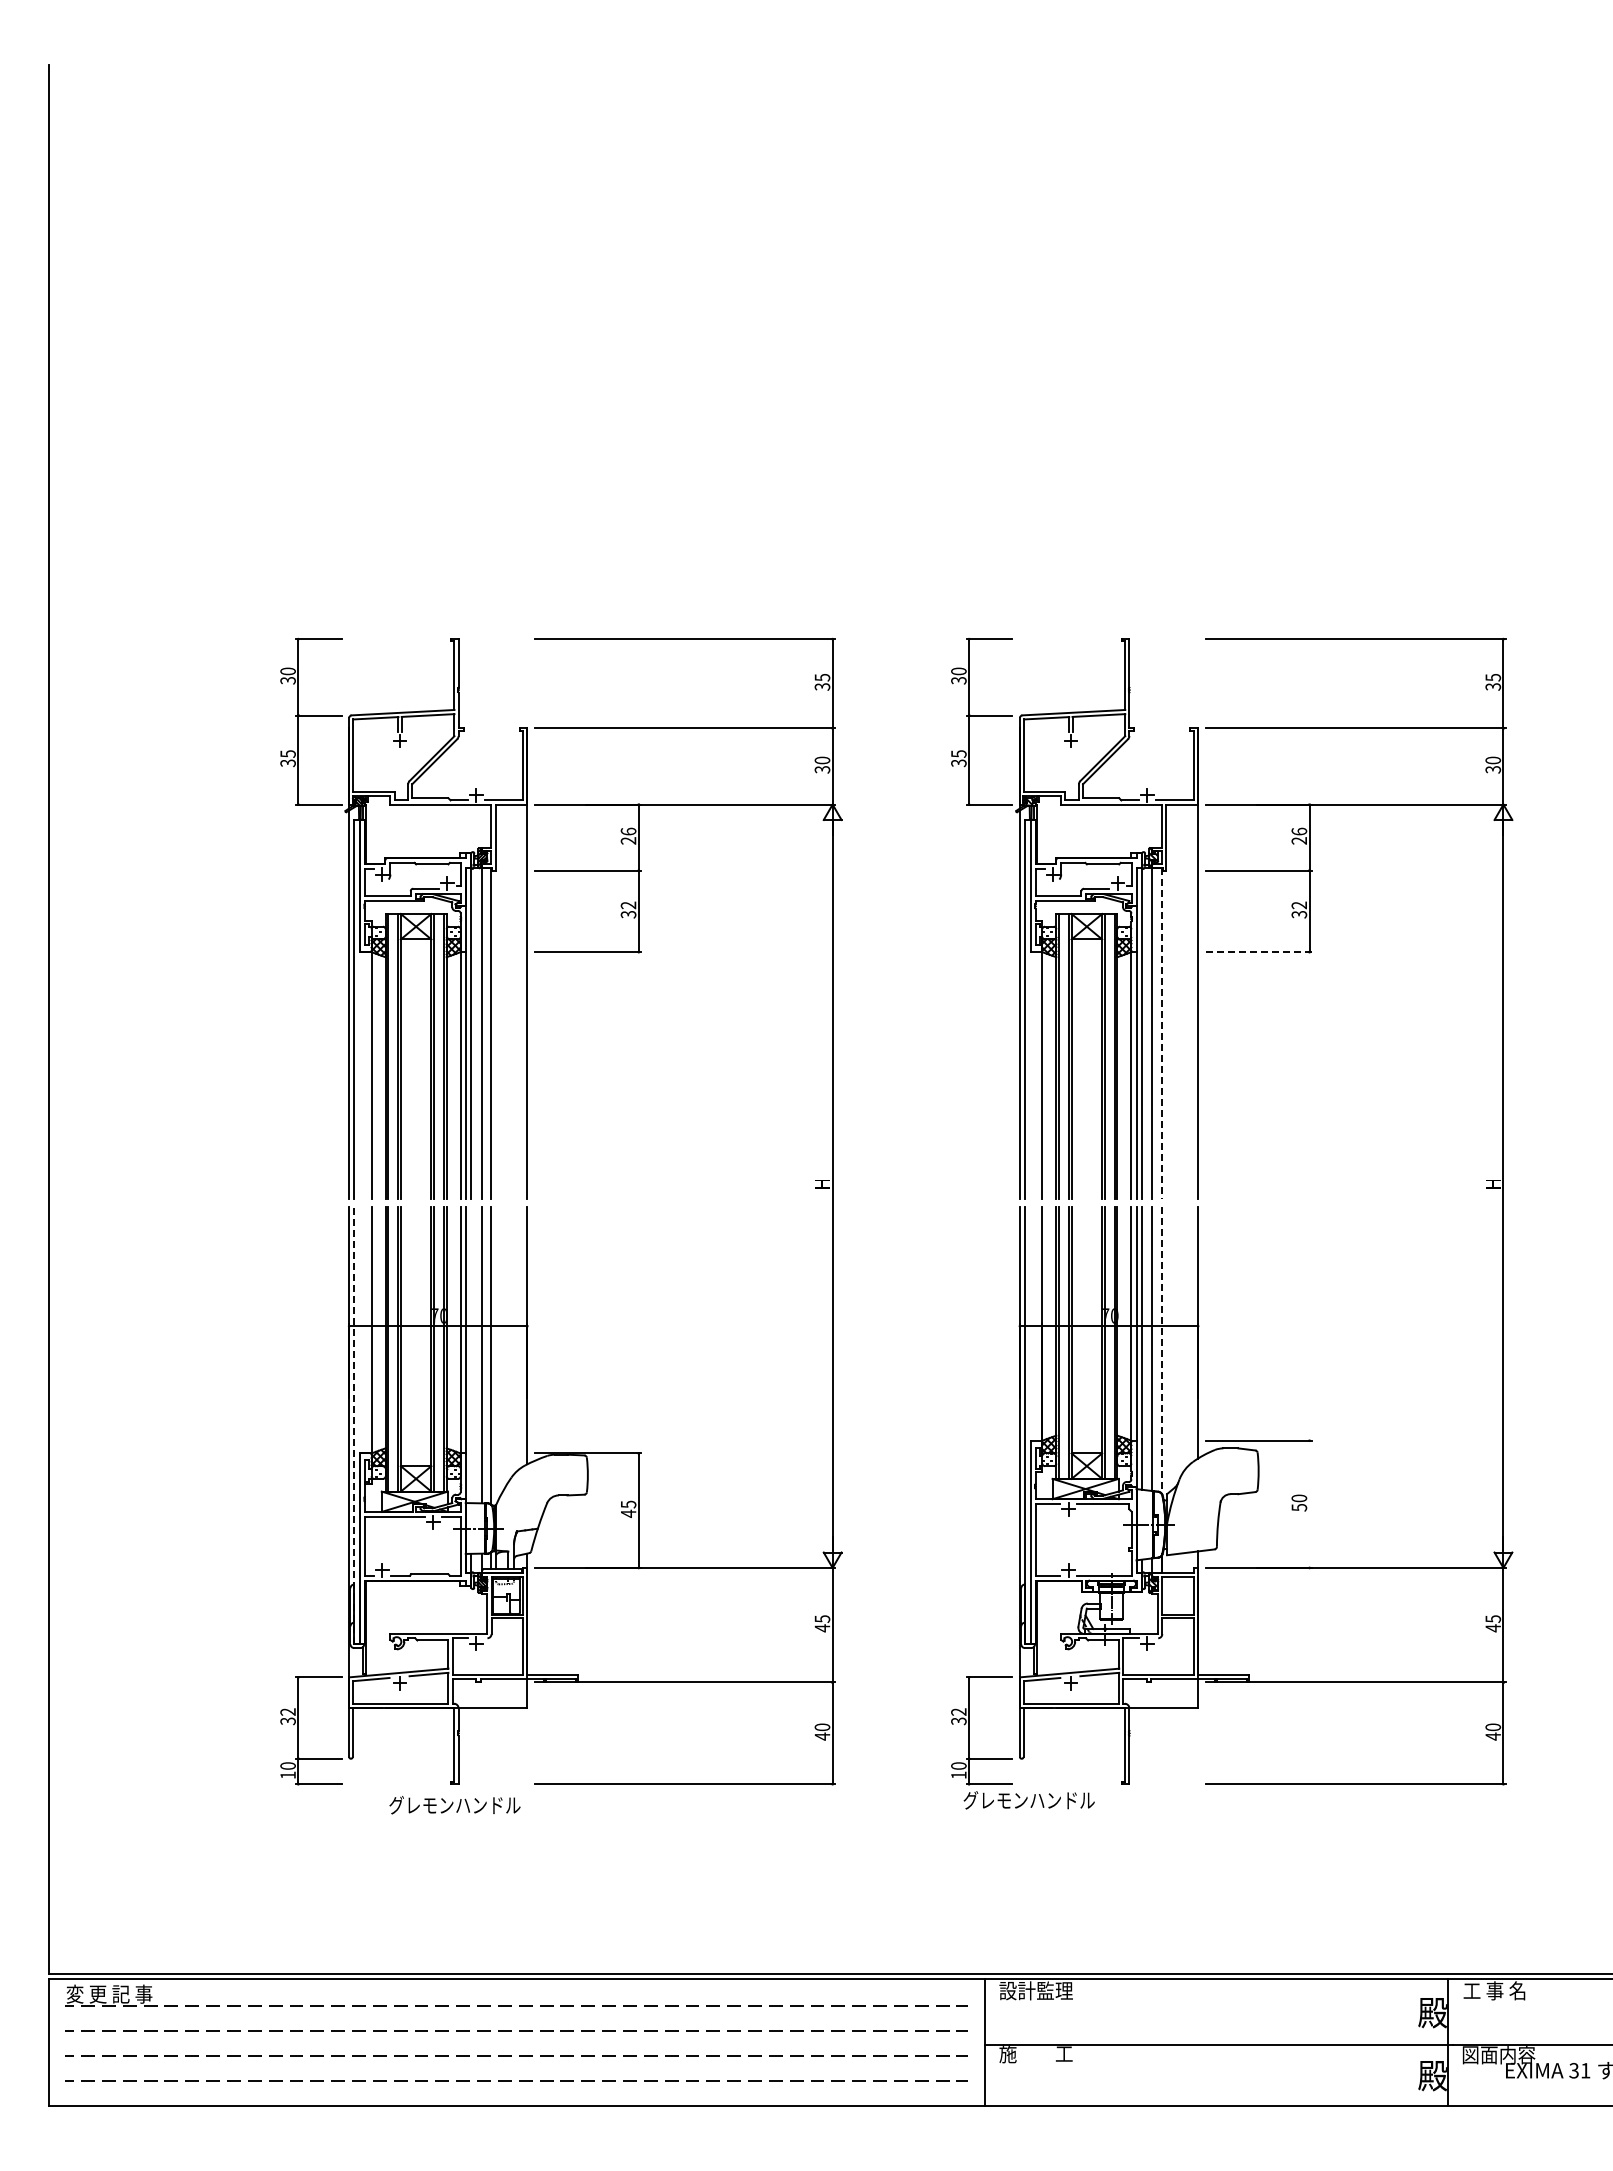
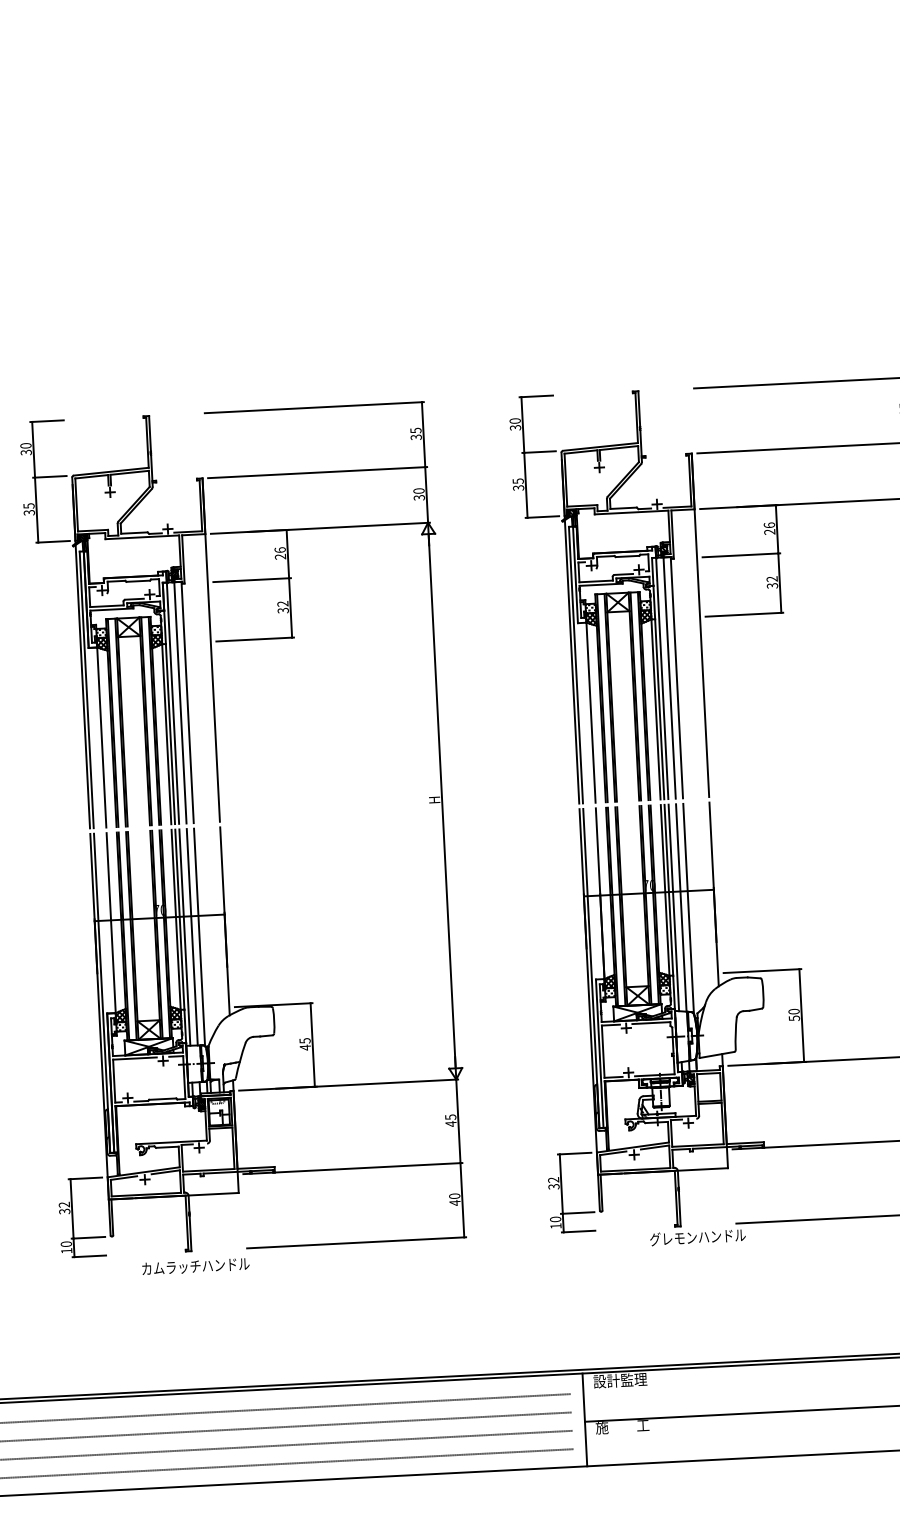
line: (1259, 952) -> (744, 614), dashed -> solid
line: (1162, 1034) -> (677, 678), dashed -> solid
line: (1162, 1350) -> (688, 908), dashed -> solid
line: (471, 1354) -> (184, 937), added
line: (354, 1425) -> (102, 993), dashed -> solid
line: (1309, 1503) -> (801, 1014), added
text: (1028, 1800) -> (697, 1237), moved
text: (463, 1805) -> (195, 1266), グレモンハンドル -> カムラッチハンドル

